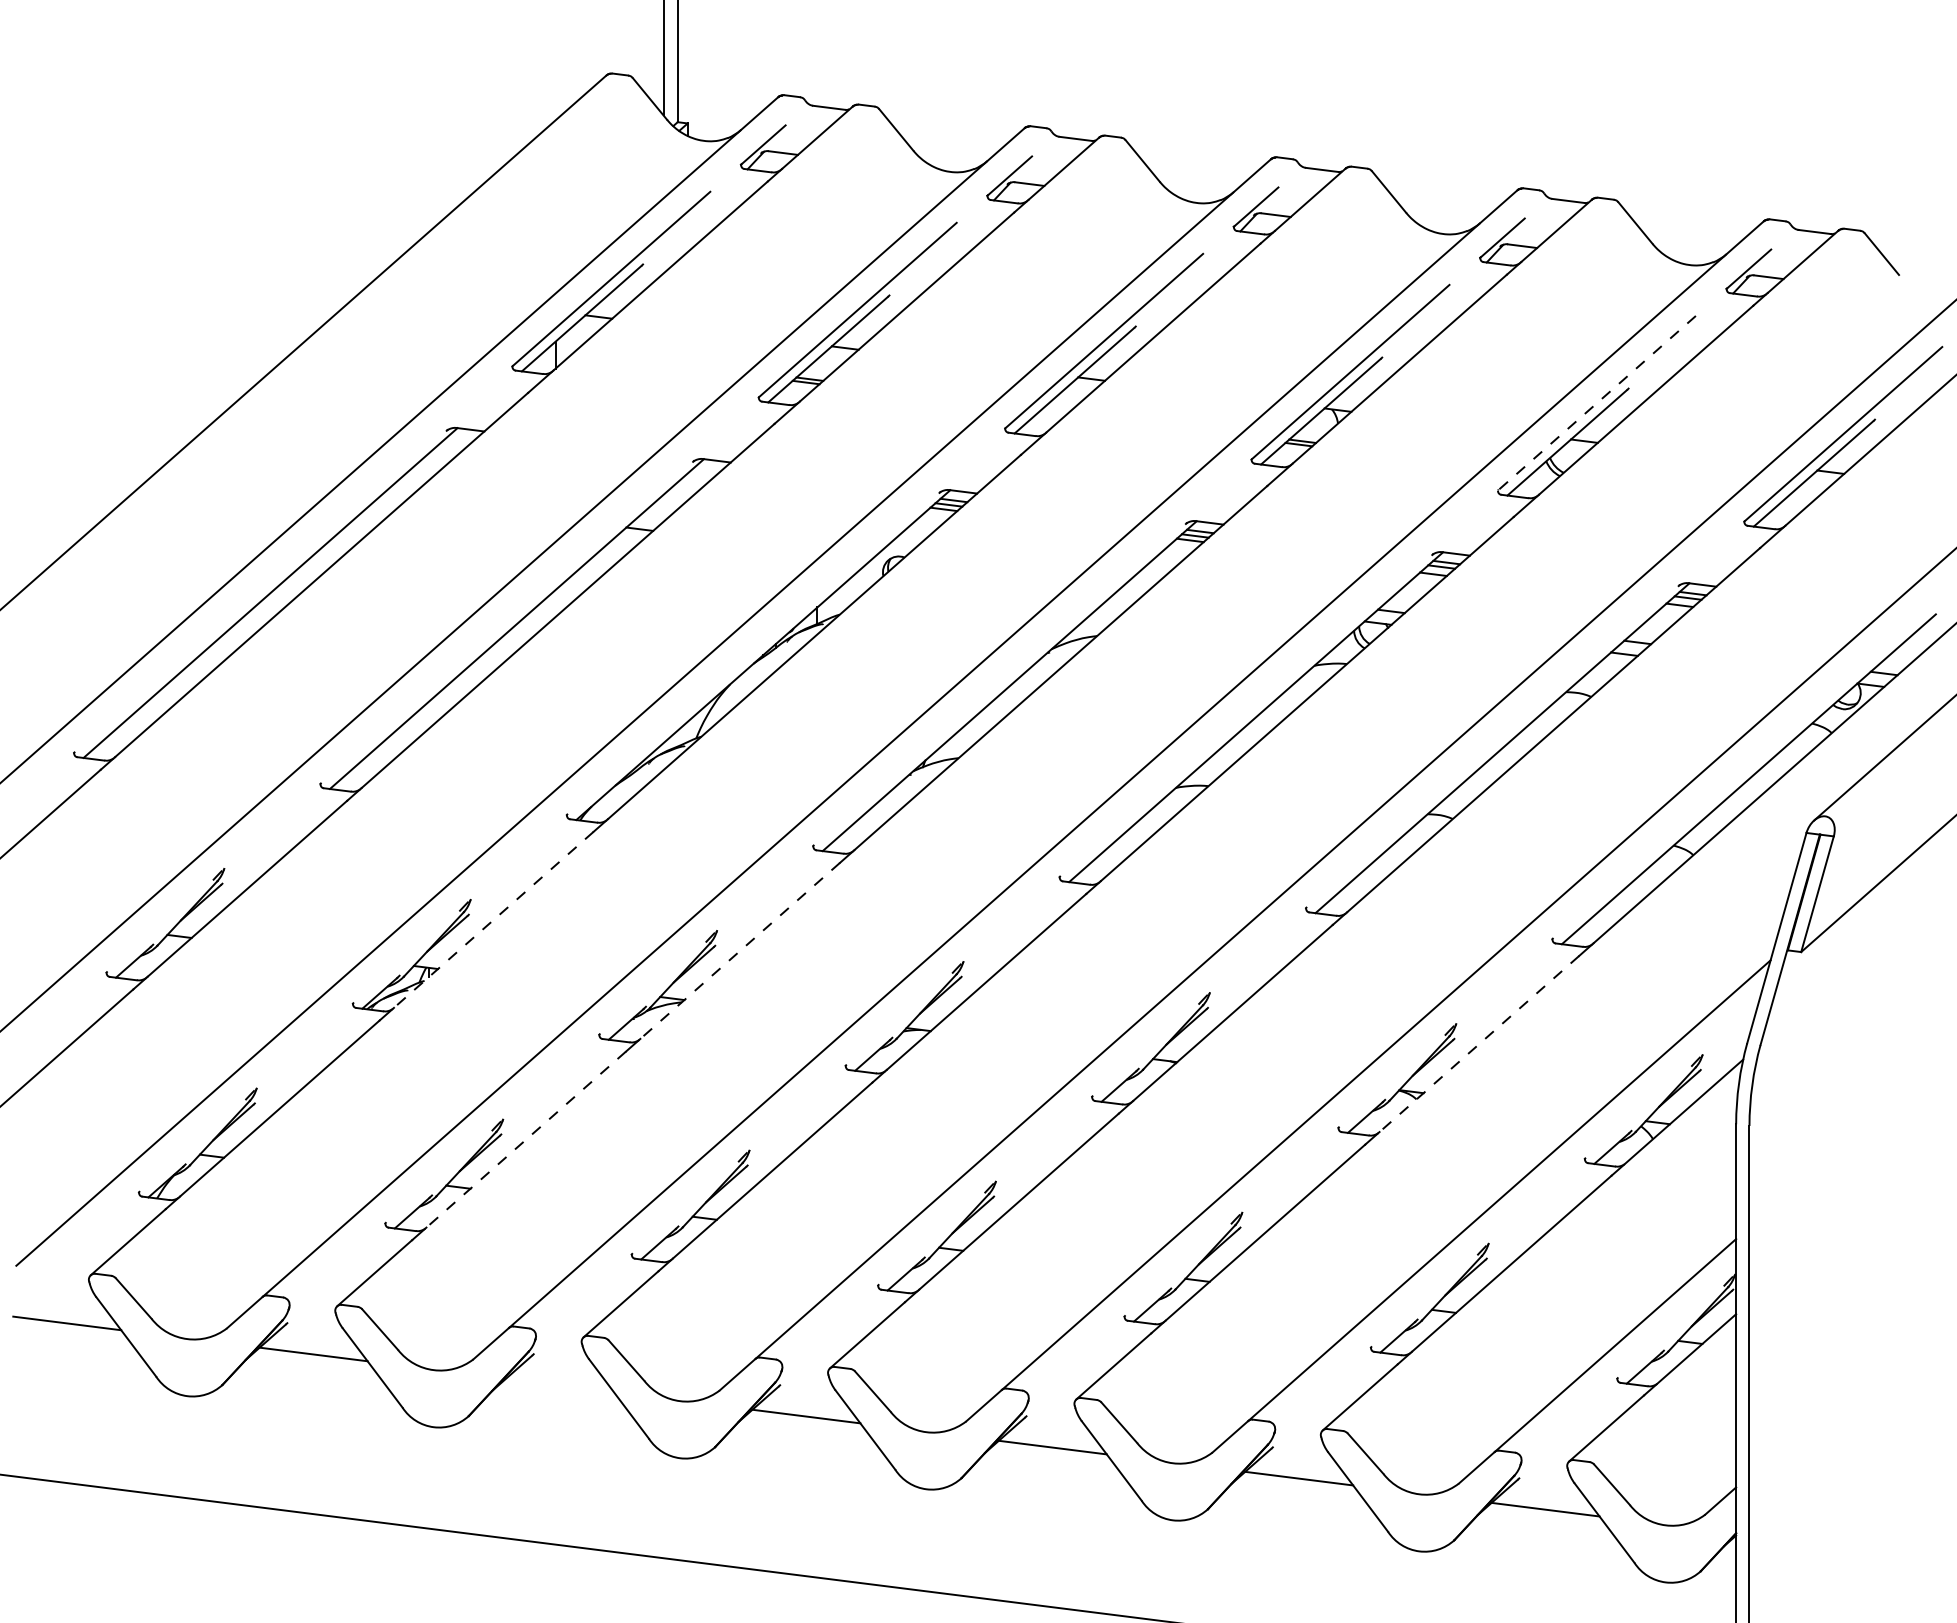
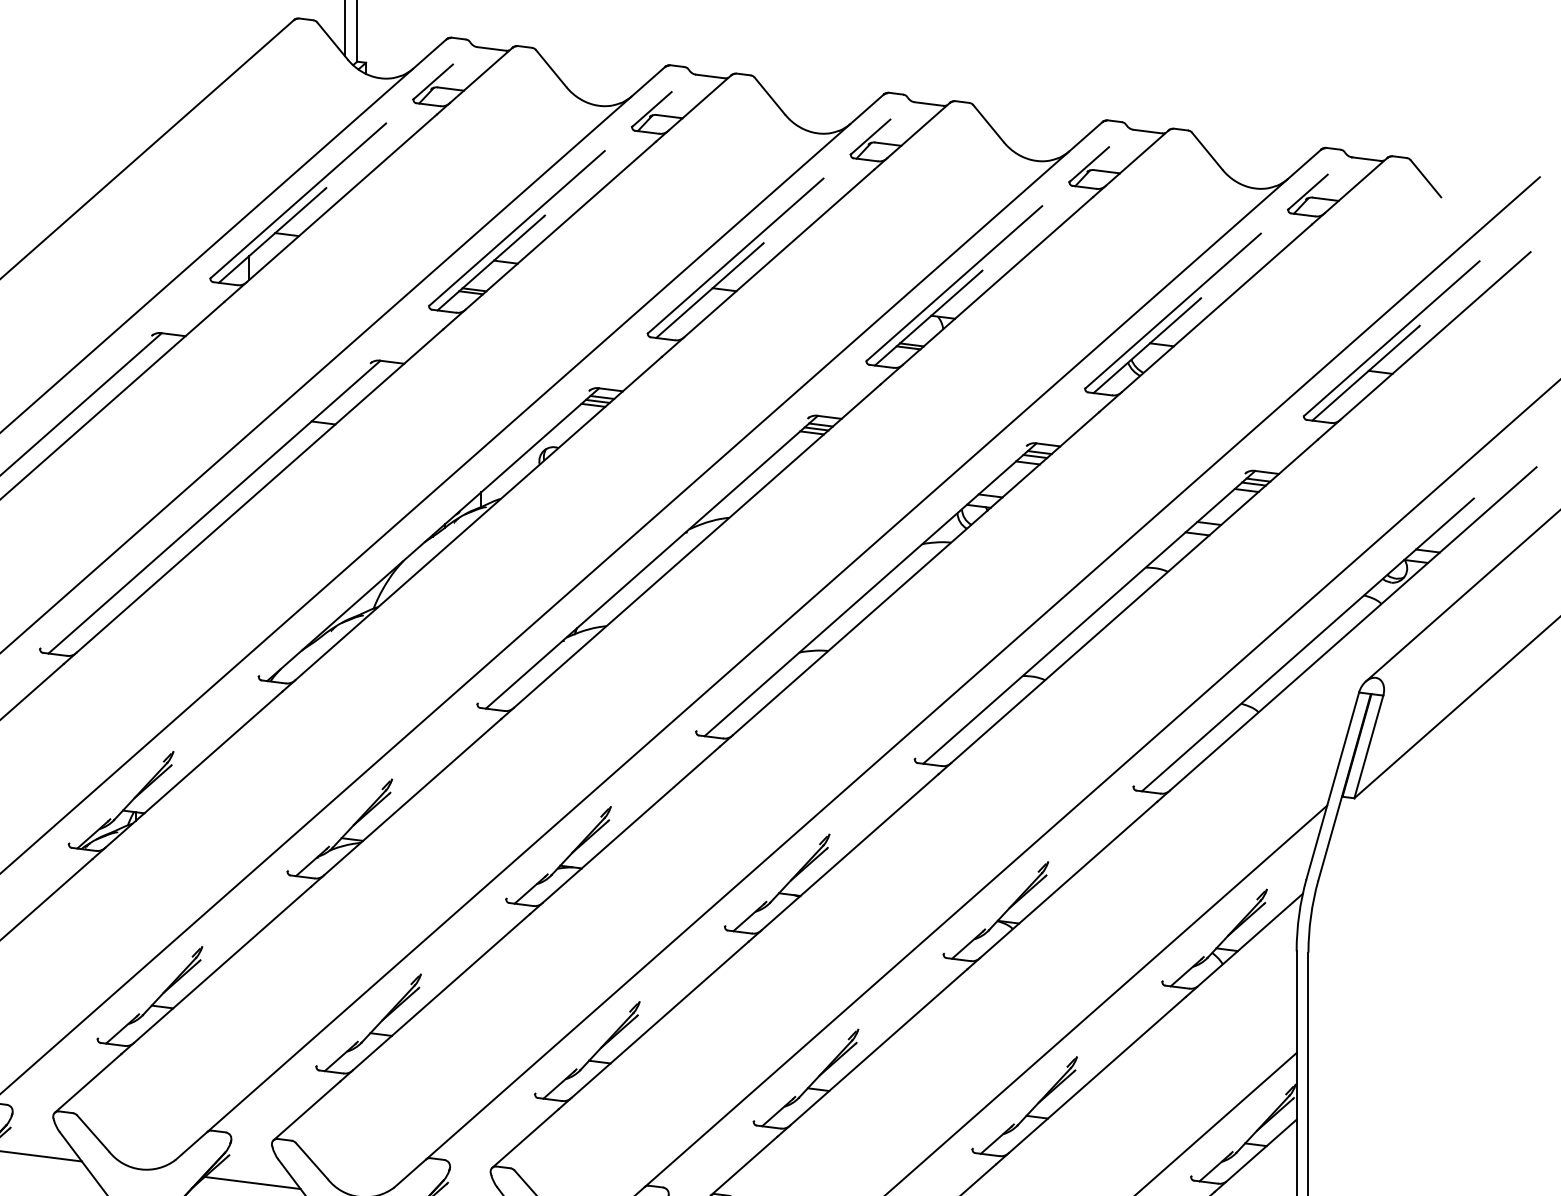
line: (1596, 403) -> (1172, 311), dashed -> solid
line: (493, 920) -> (193, 770), dashed -> solid
line: (739, 951) -> (412, 797), dashed -> solid
line: (1478, 1044) -> (1067, 880), dashed -> solid
line: (525, 1139) -> (222, 964), dashed -> solid
line: (560, 1385) -> (253, 1182), added

